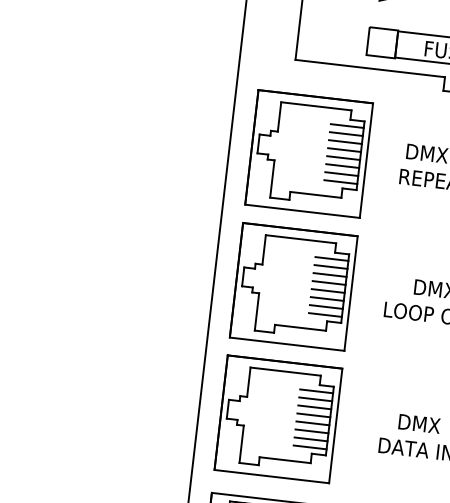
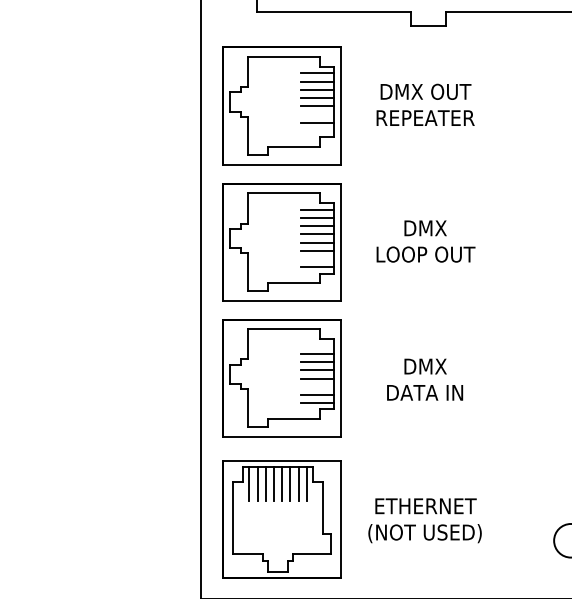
line: (342, 166) -> (317, 114), removed
line: (340, 181) -> (317, 130), removed
line: (326, 307) -> (317, 259), removed
line: (316, 391) -> (317, 345), removed
line: (311, 431) -> (317, 386), removed

